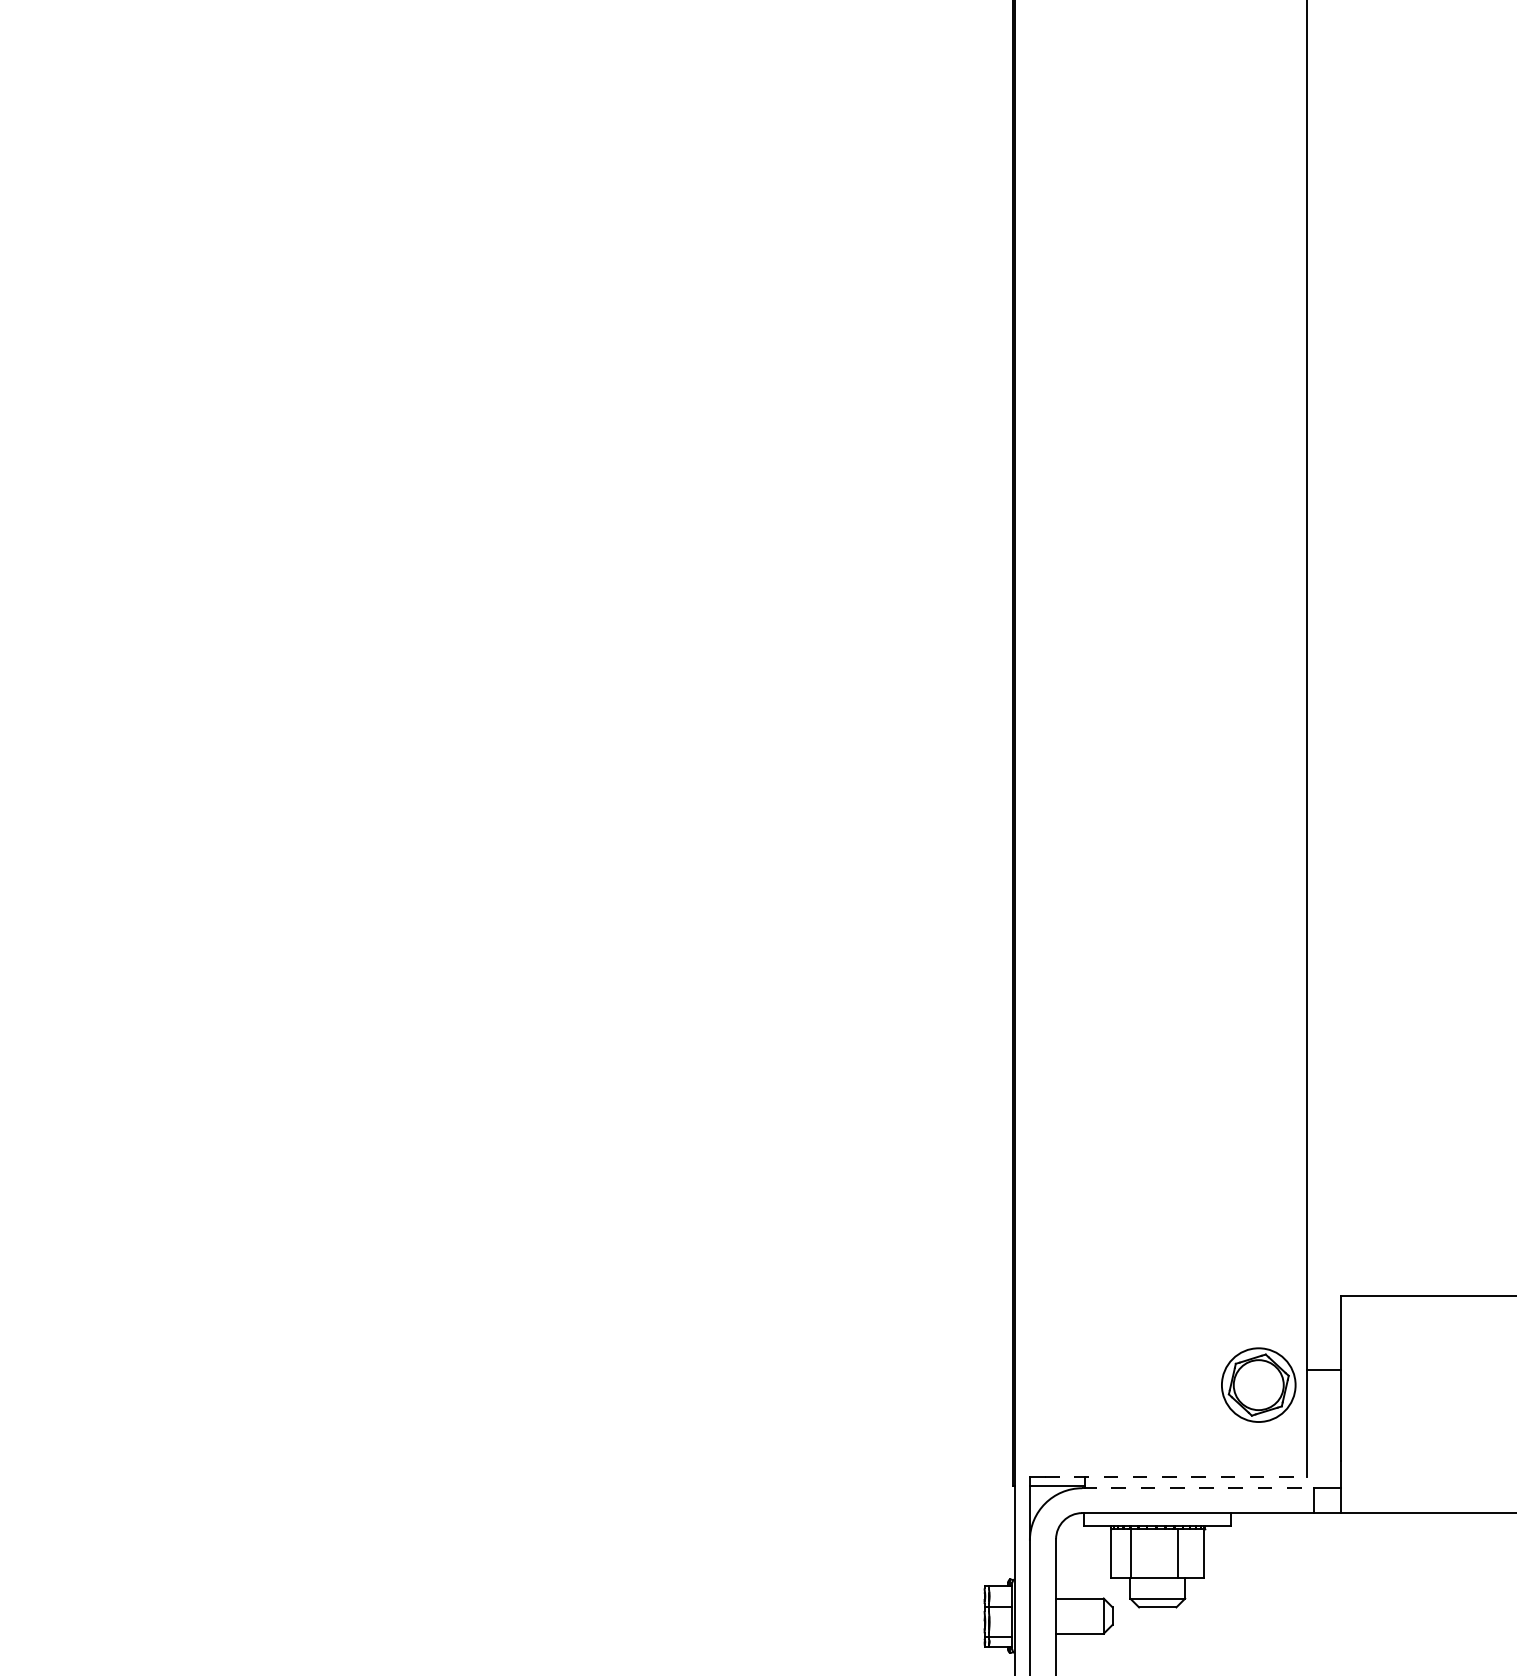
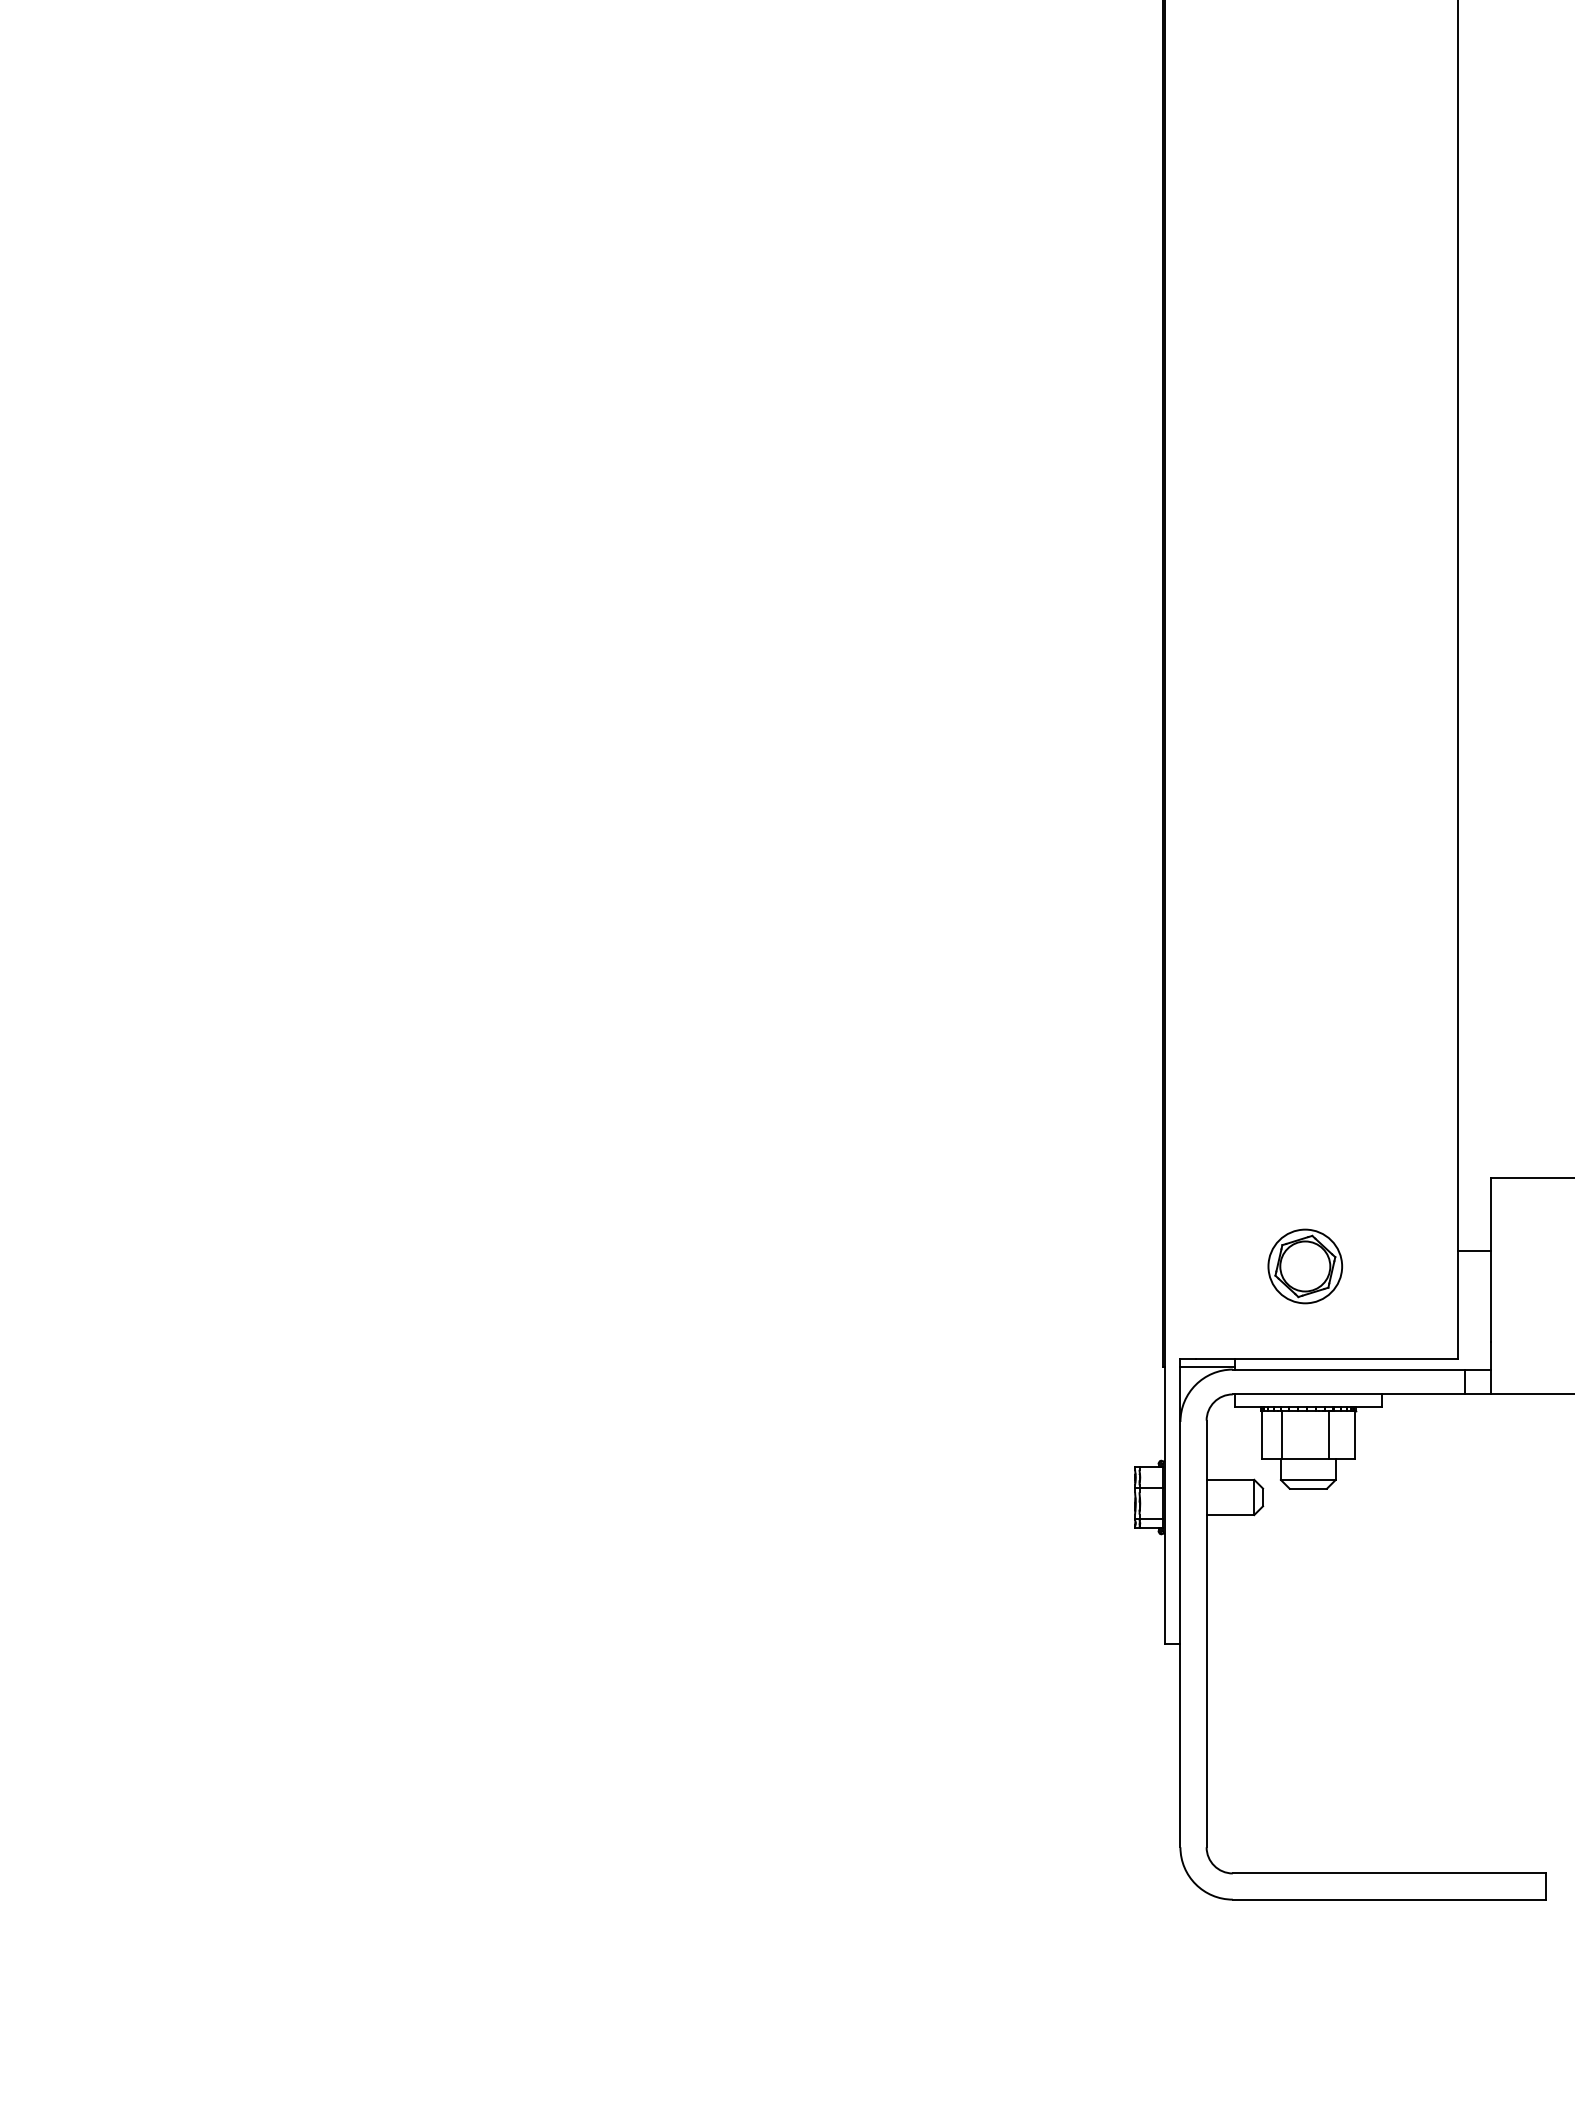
part: (1258, 1385) -> (1305, 1266), moved
line: (1175, 1477) -> (1326, 1358), dashed -> solid
line: (1198, 1488) -> (1349, 1369), dashed -> solid

